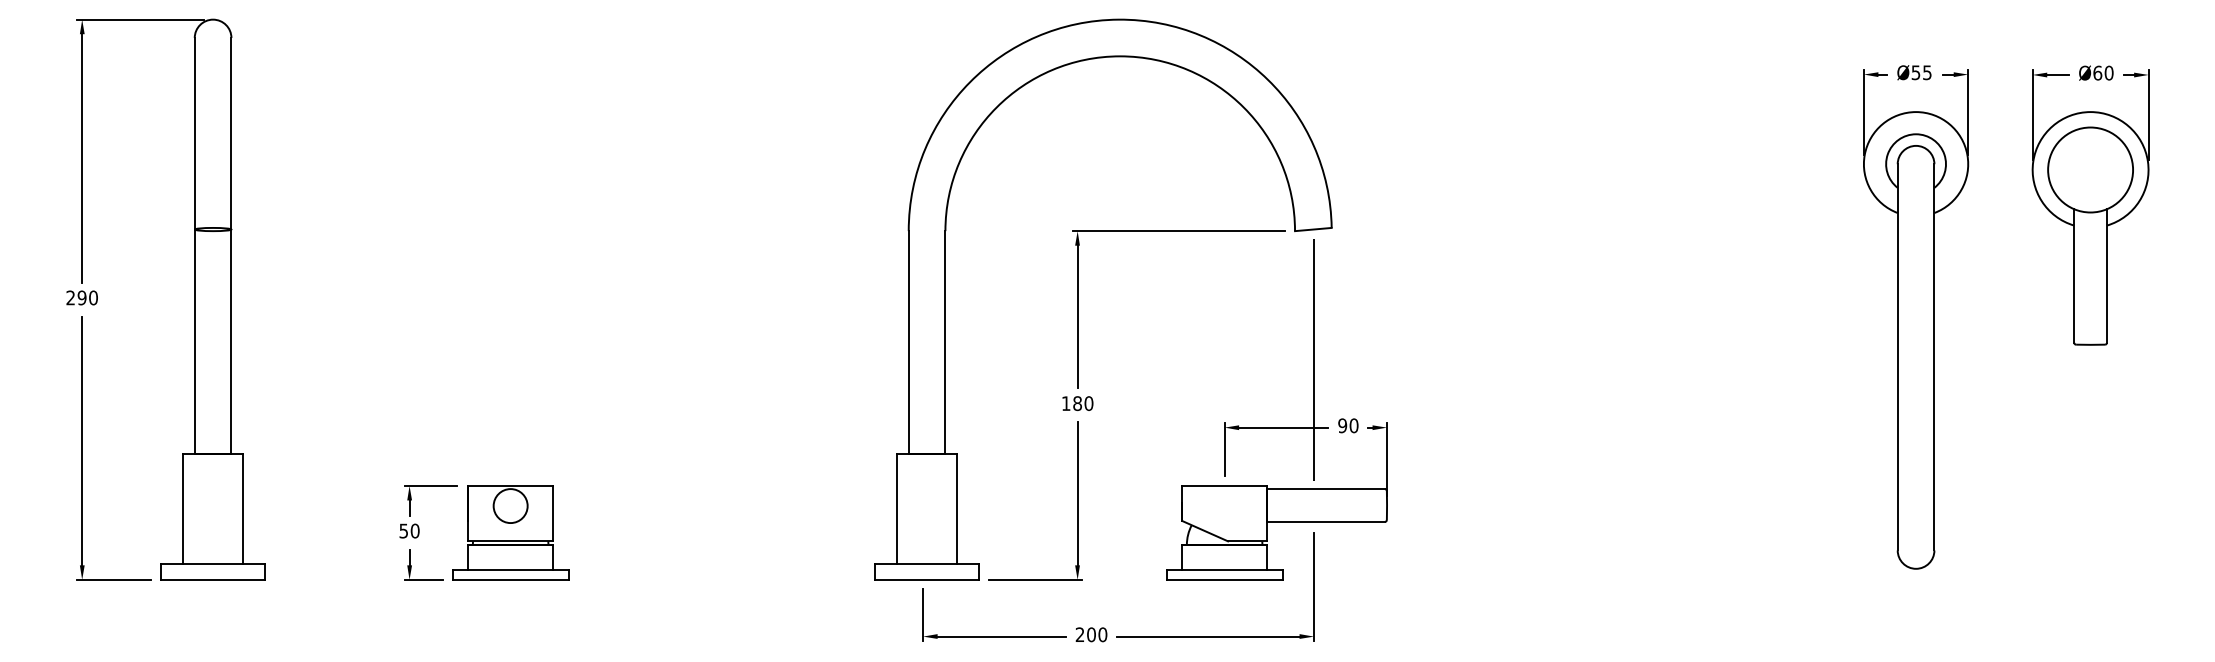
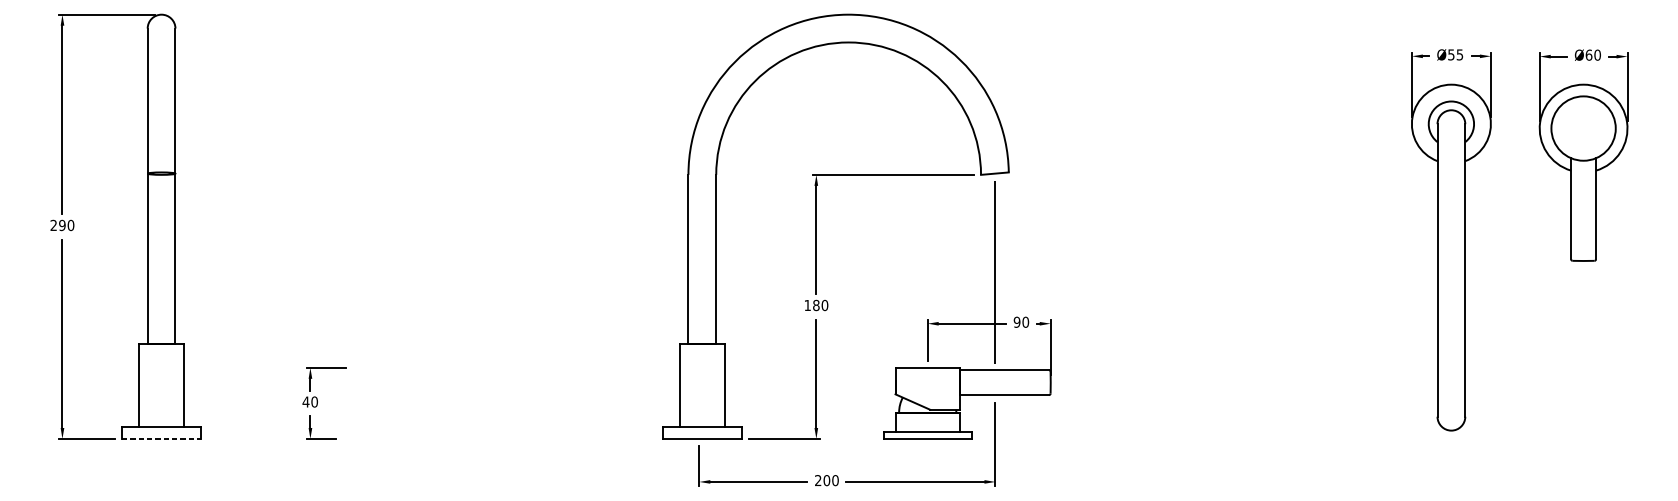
text: (403, 530) -> (305, 401), 50 -> 40
part: (510, 532) -> (386, 403), removed
line: (213, 579) -> (161, 438), solid -> dashed

